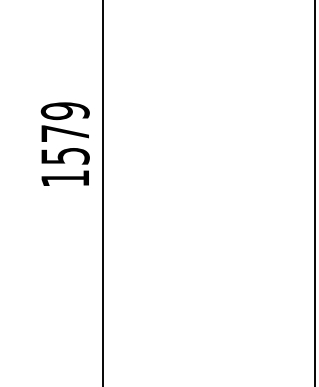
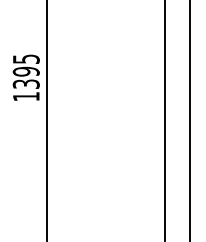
text: (63, 133) -> (25, 71), 1579 -> 1395

